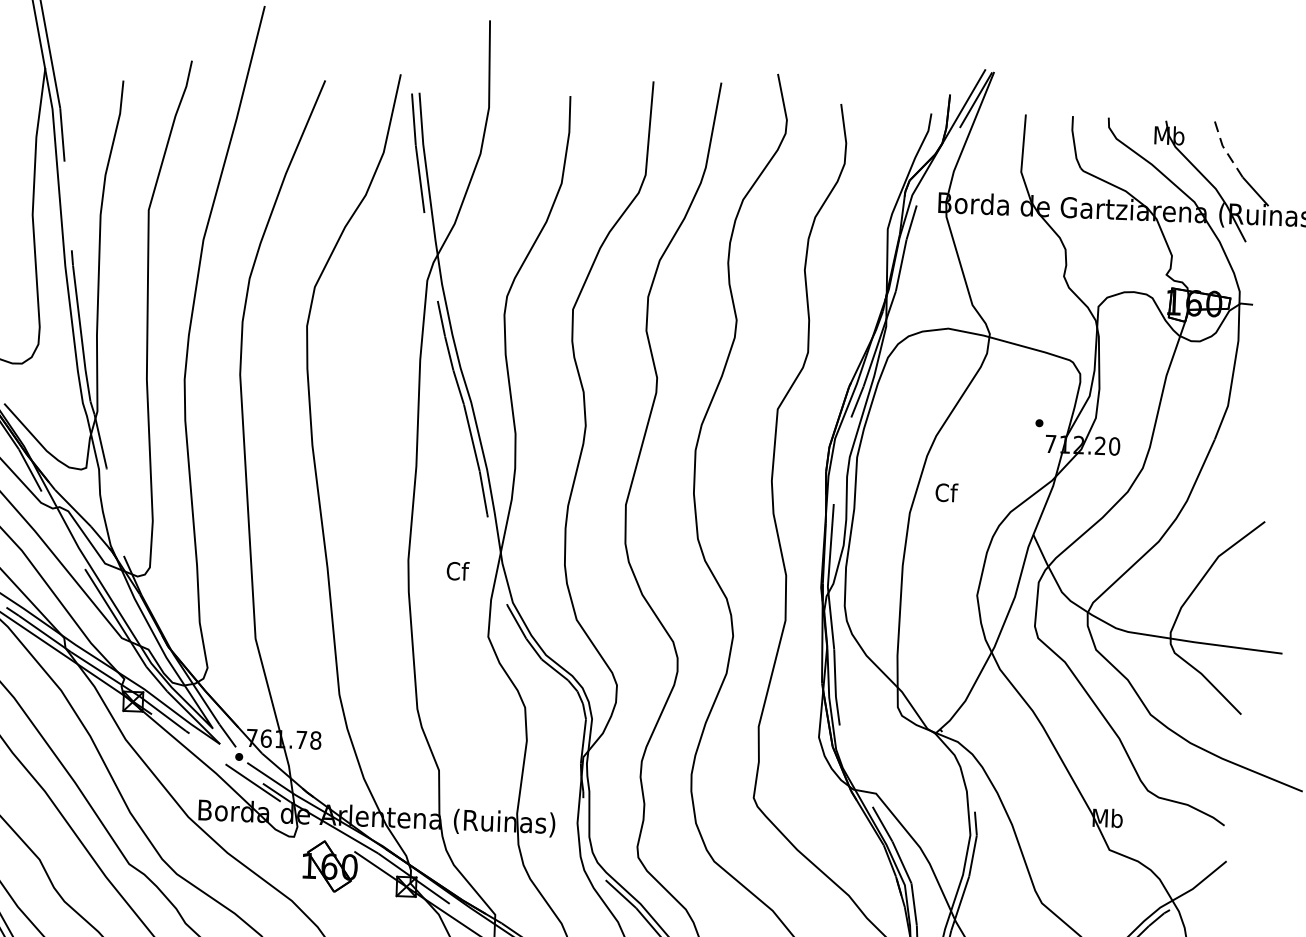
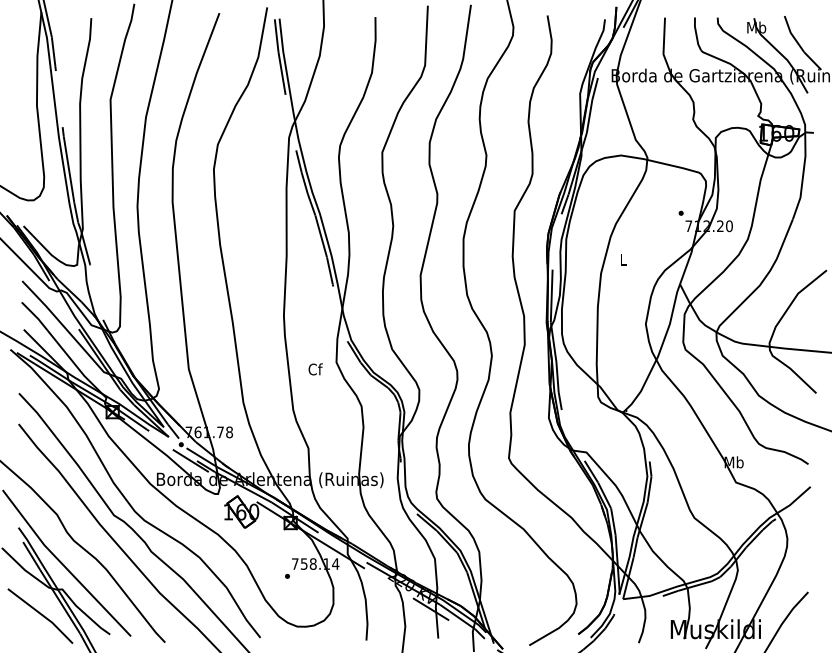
line: (1223, 148) -> (791, 34), dashed -> solid
text: (947, 492) -> (624, 259), Cf -> L
text: (457, 571) -> (315, 369), moved

